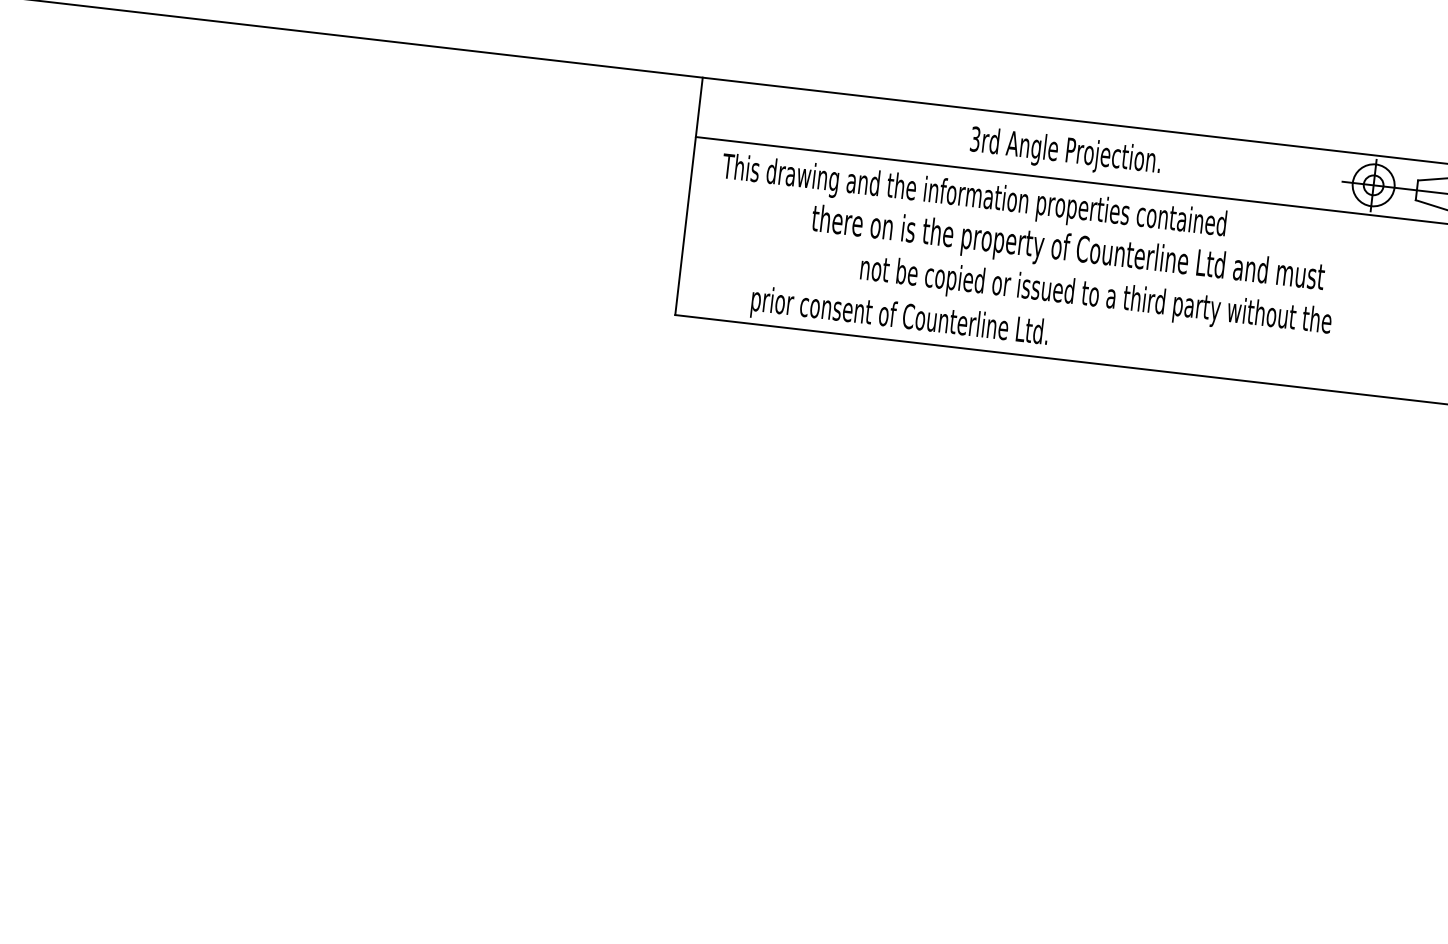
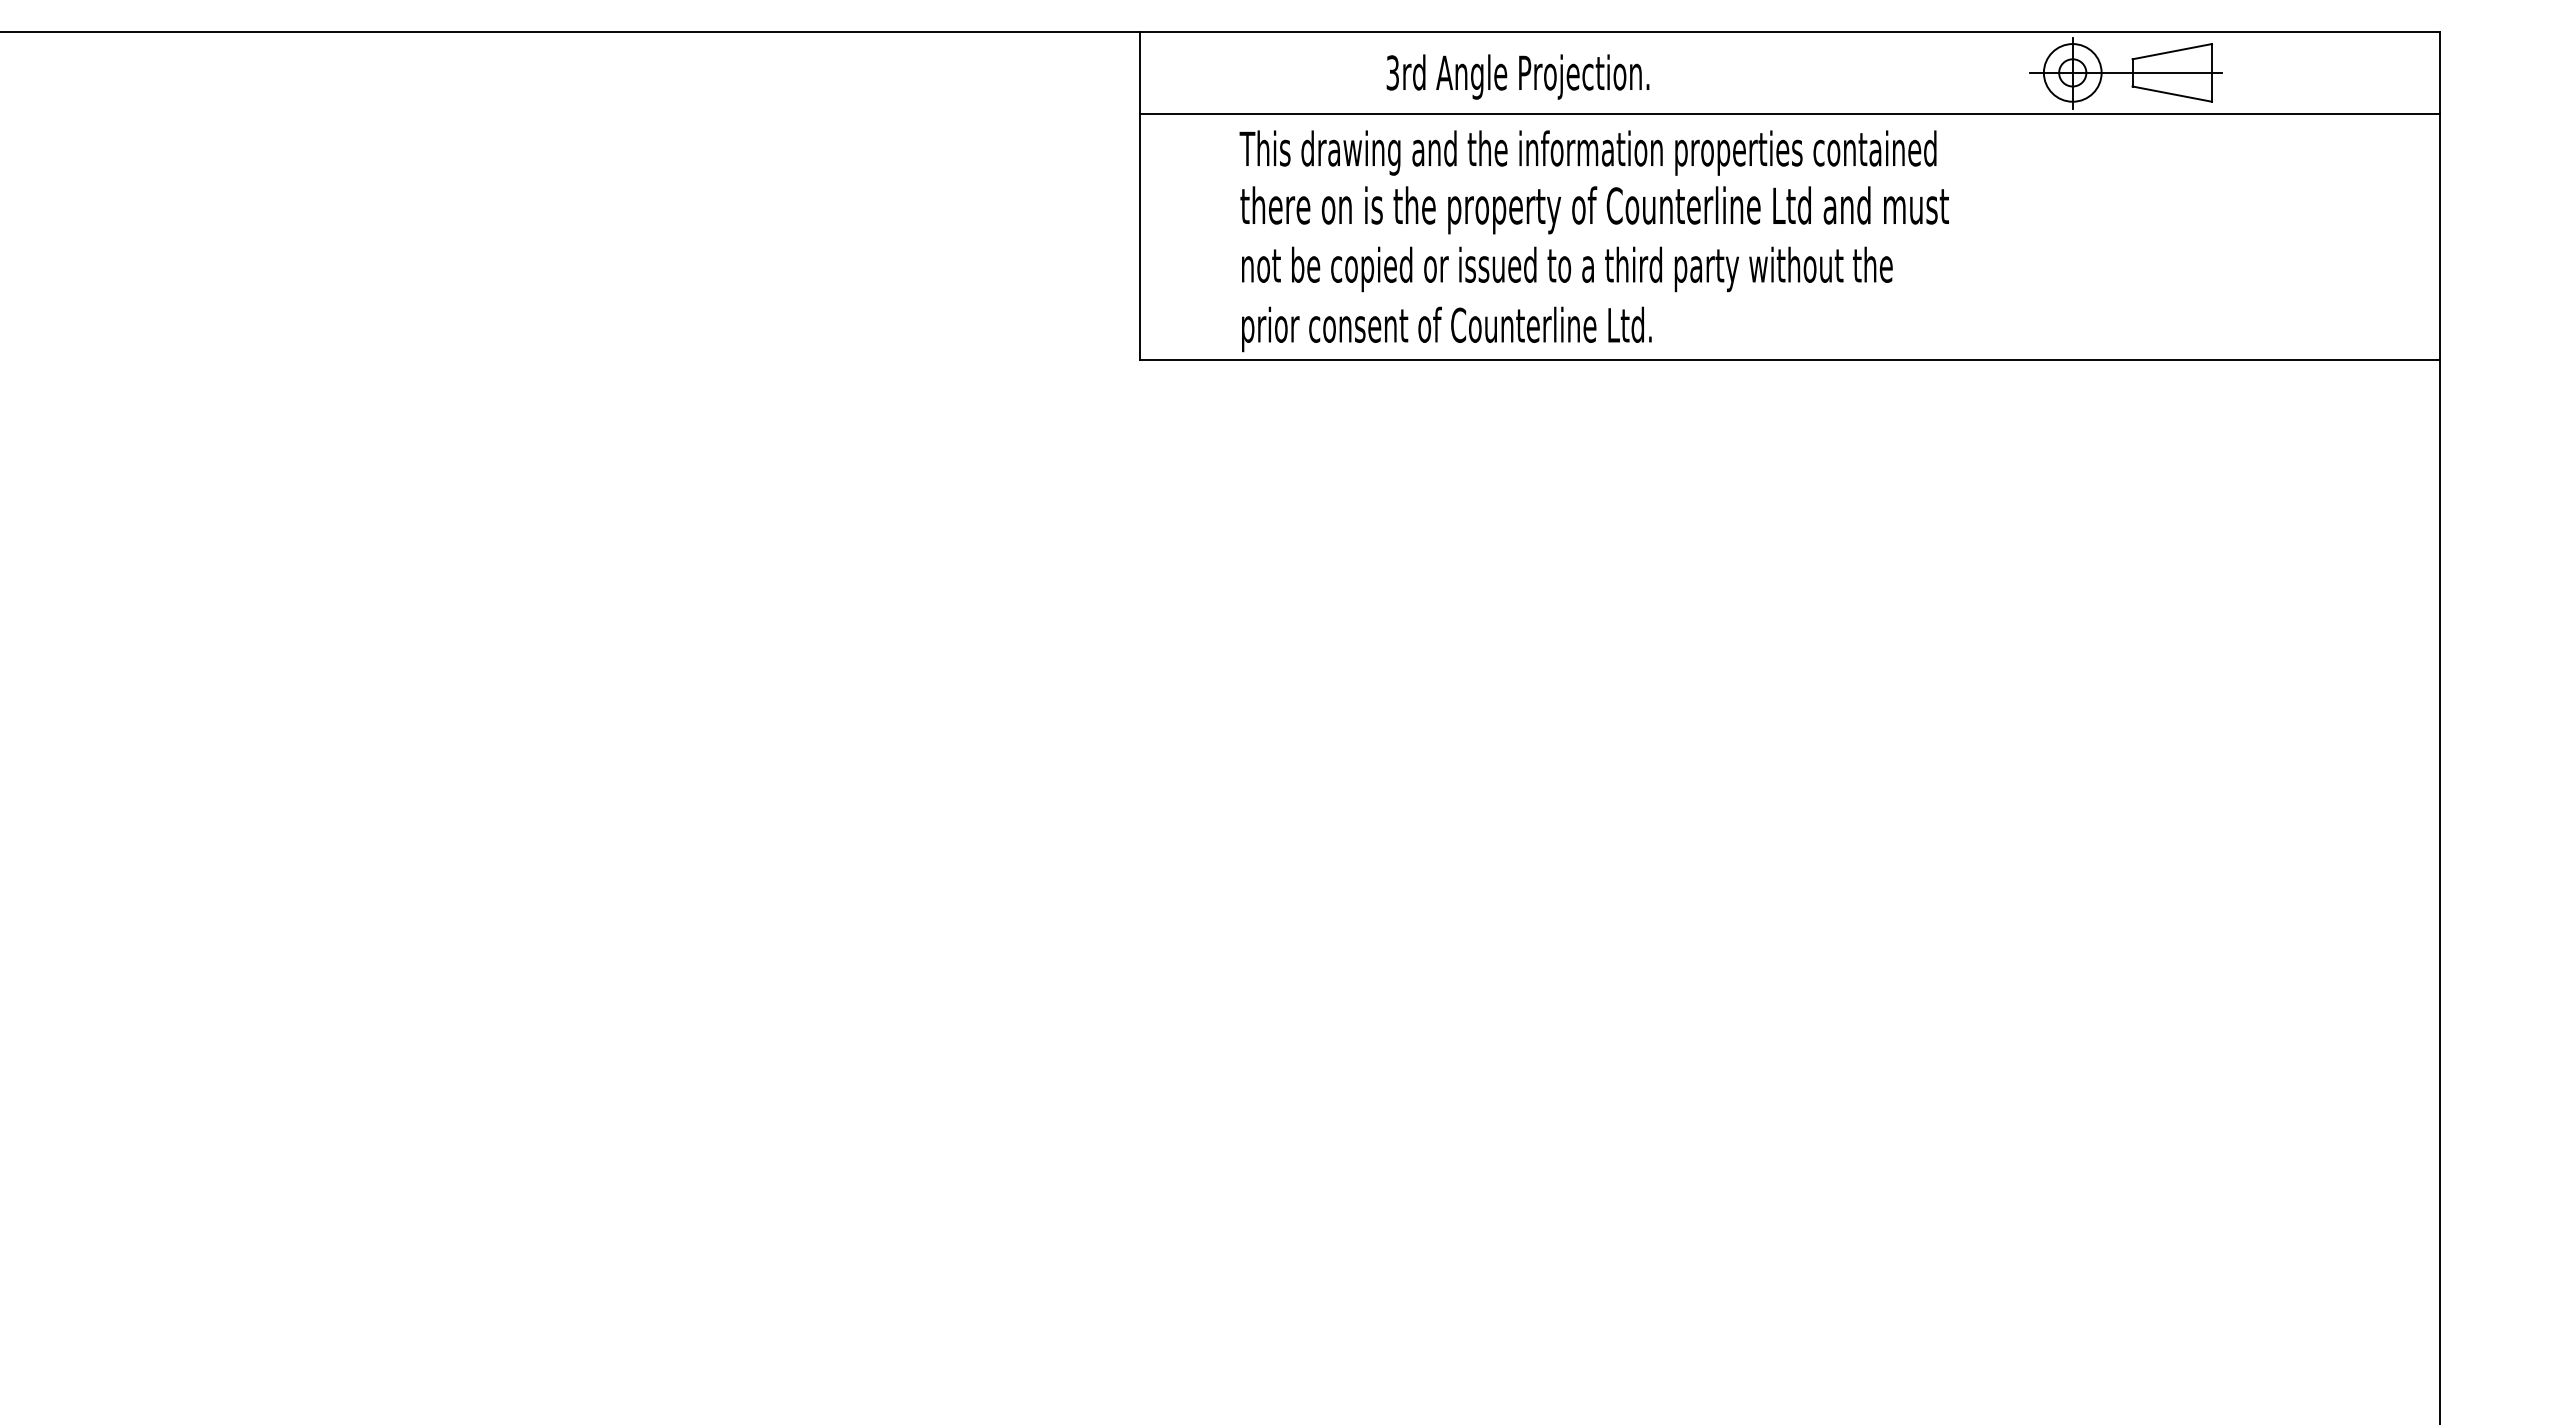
text: (1065, 152) -> (1517, 76), moved
text: (973, 197) -> (1587, 152), moved
text: (1067, 250) -> (1594, 210), moved
text: (1096, 297) -> (1567, 269), moved

